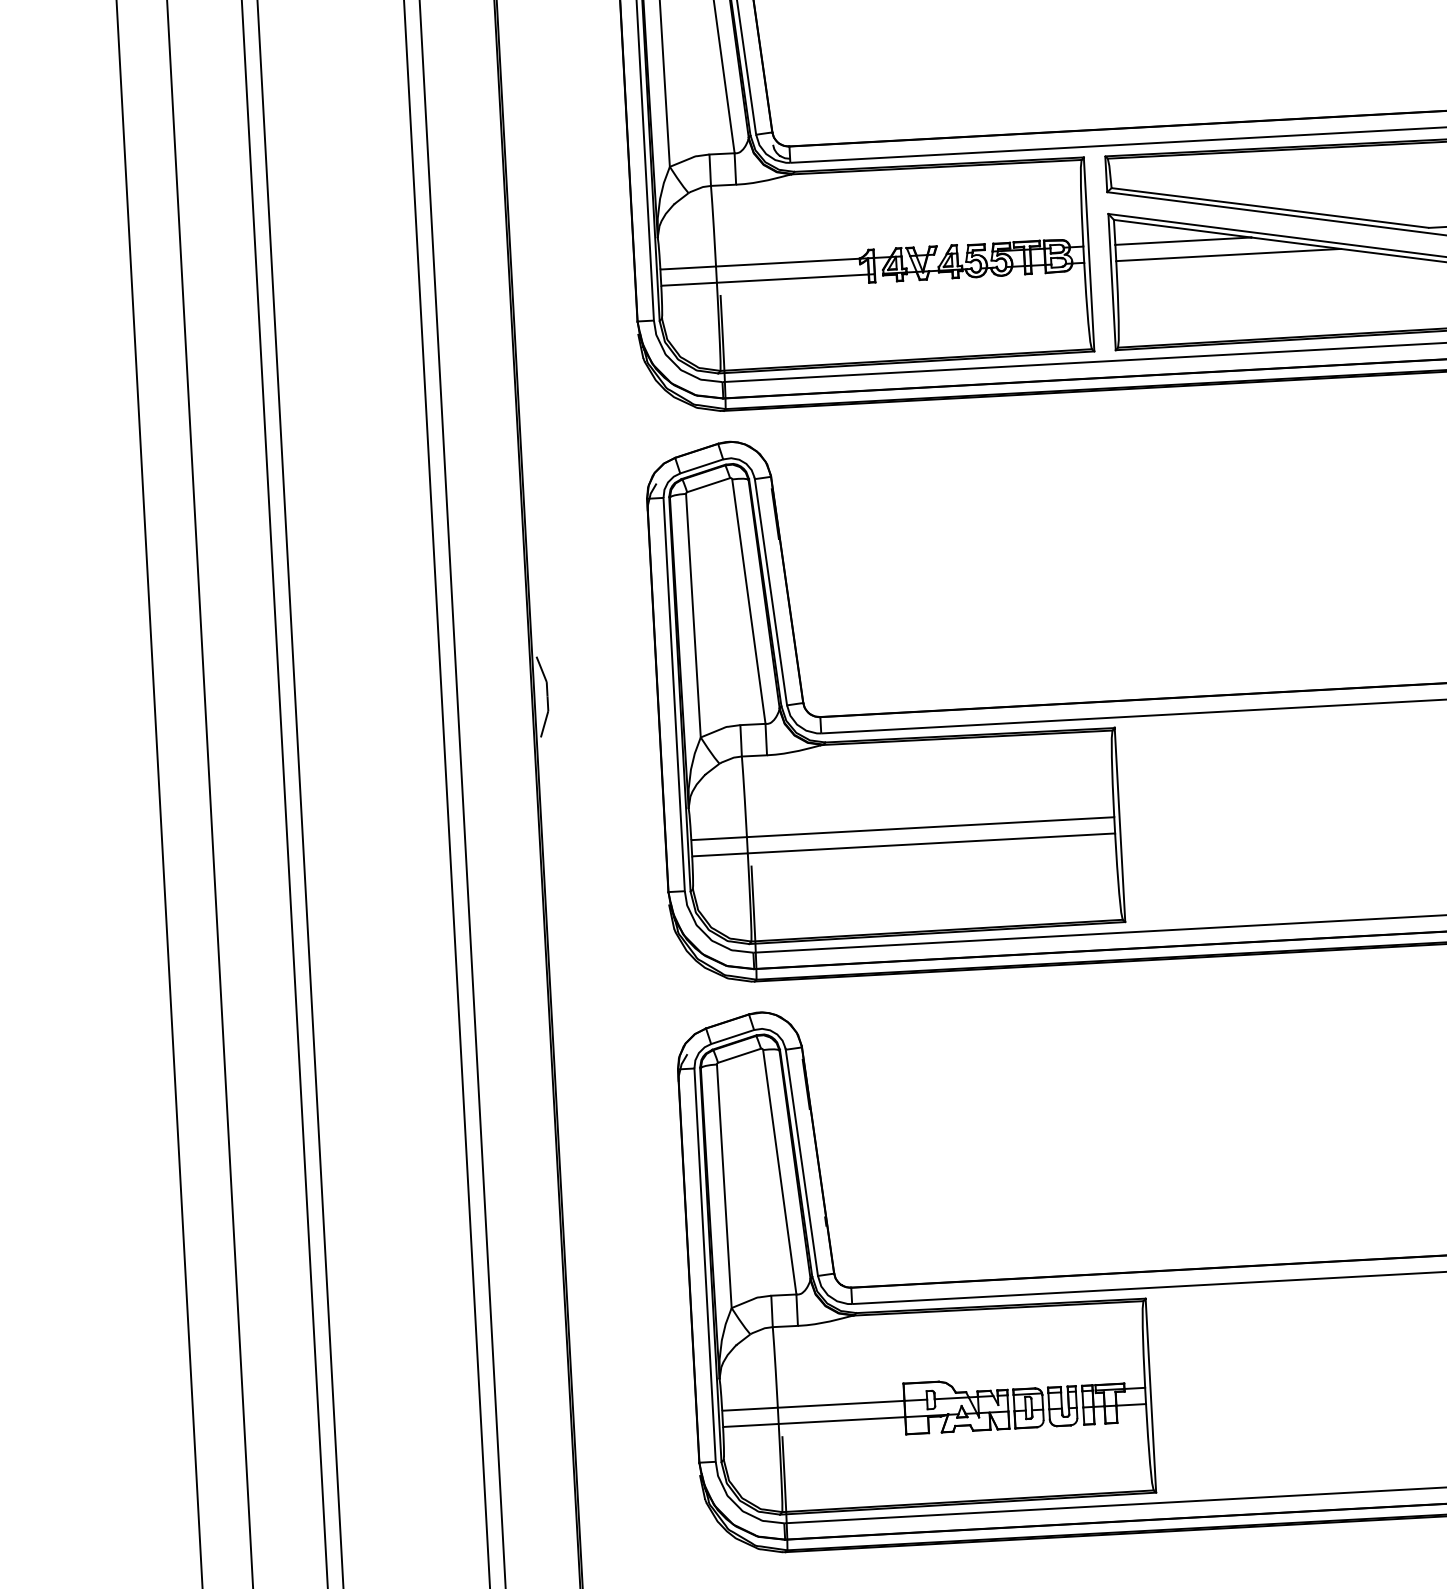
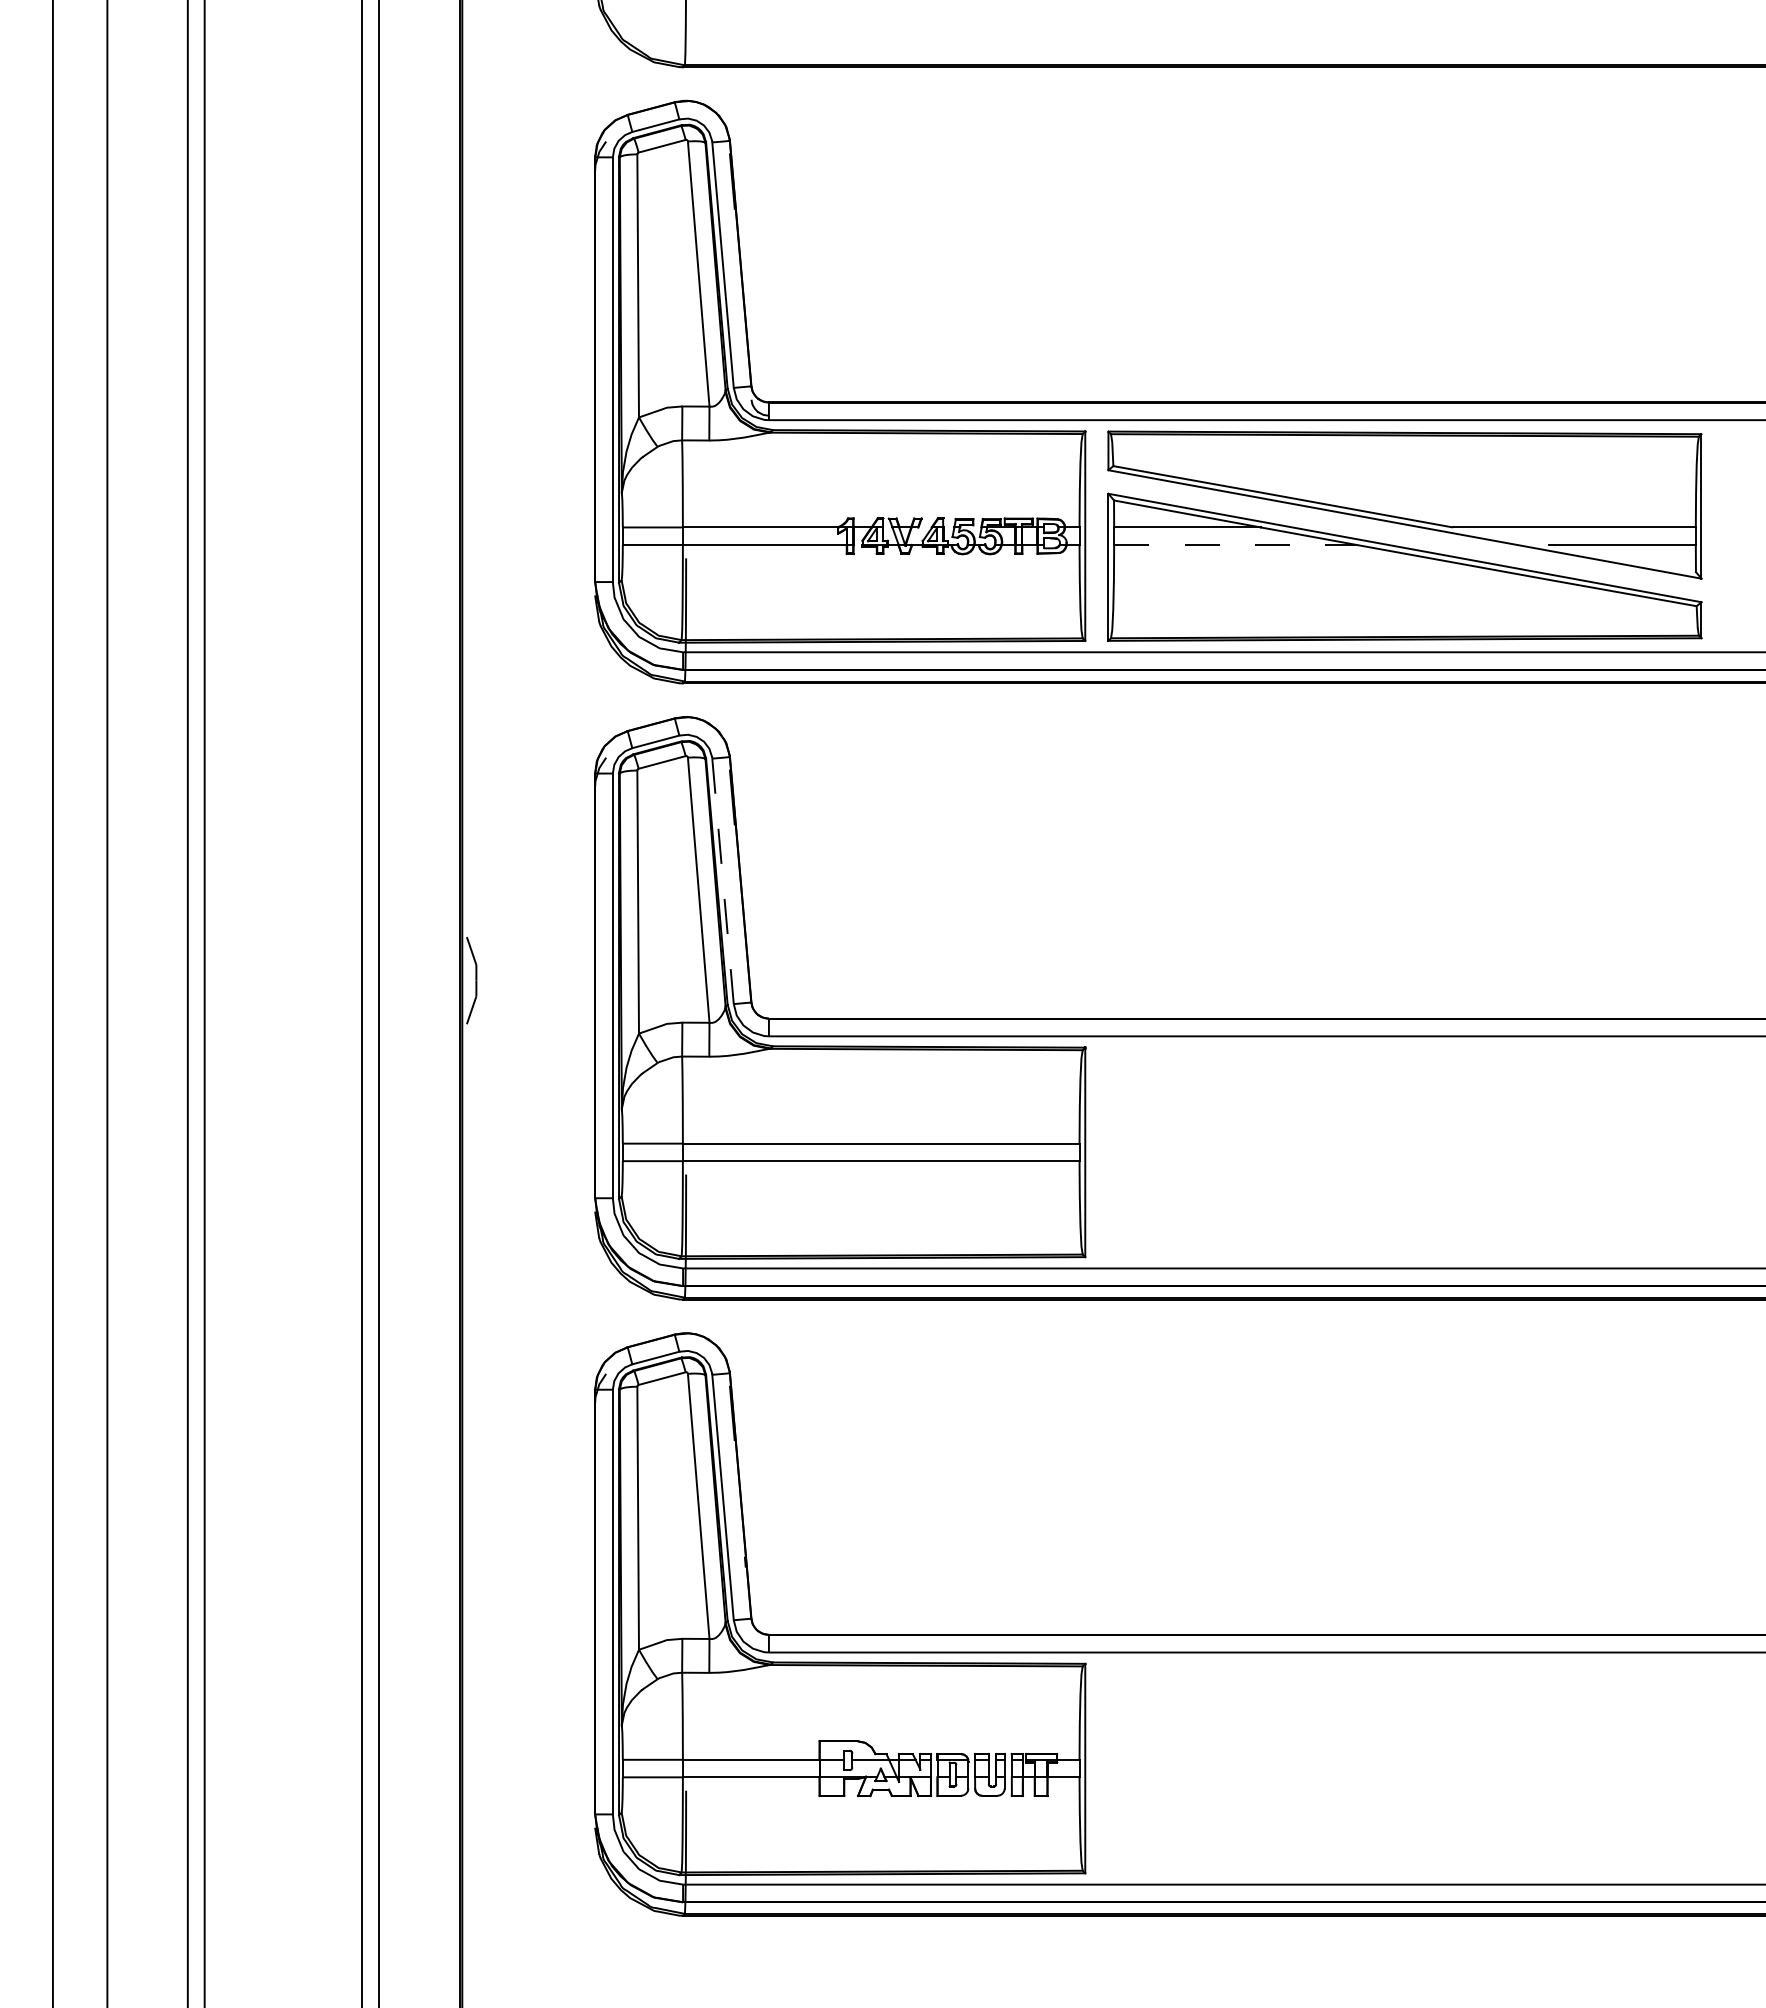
line: (1229, 254) -> (1236, 544), solid -> dashed
line: (771, 592) -> (723, 881), solid -> dashed

